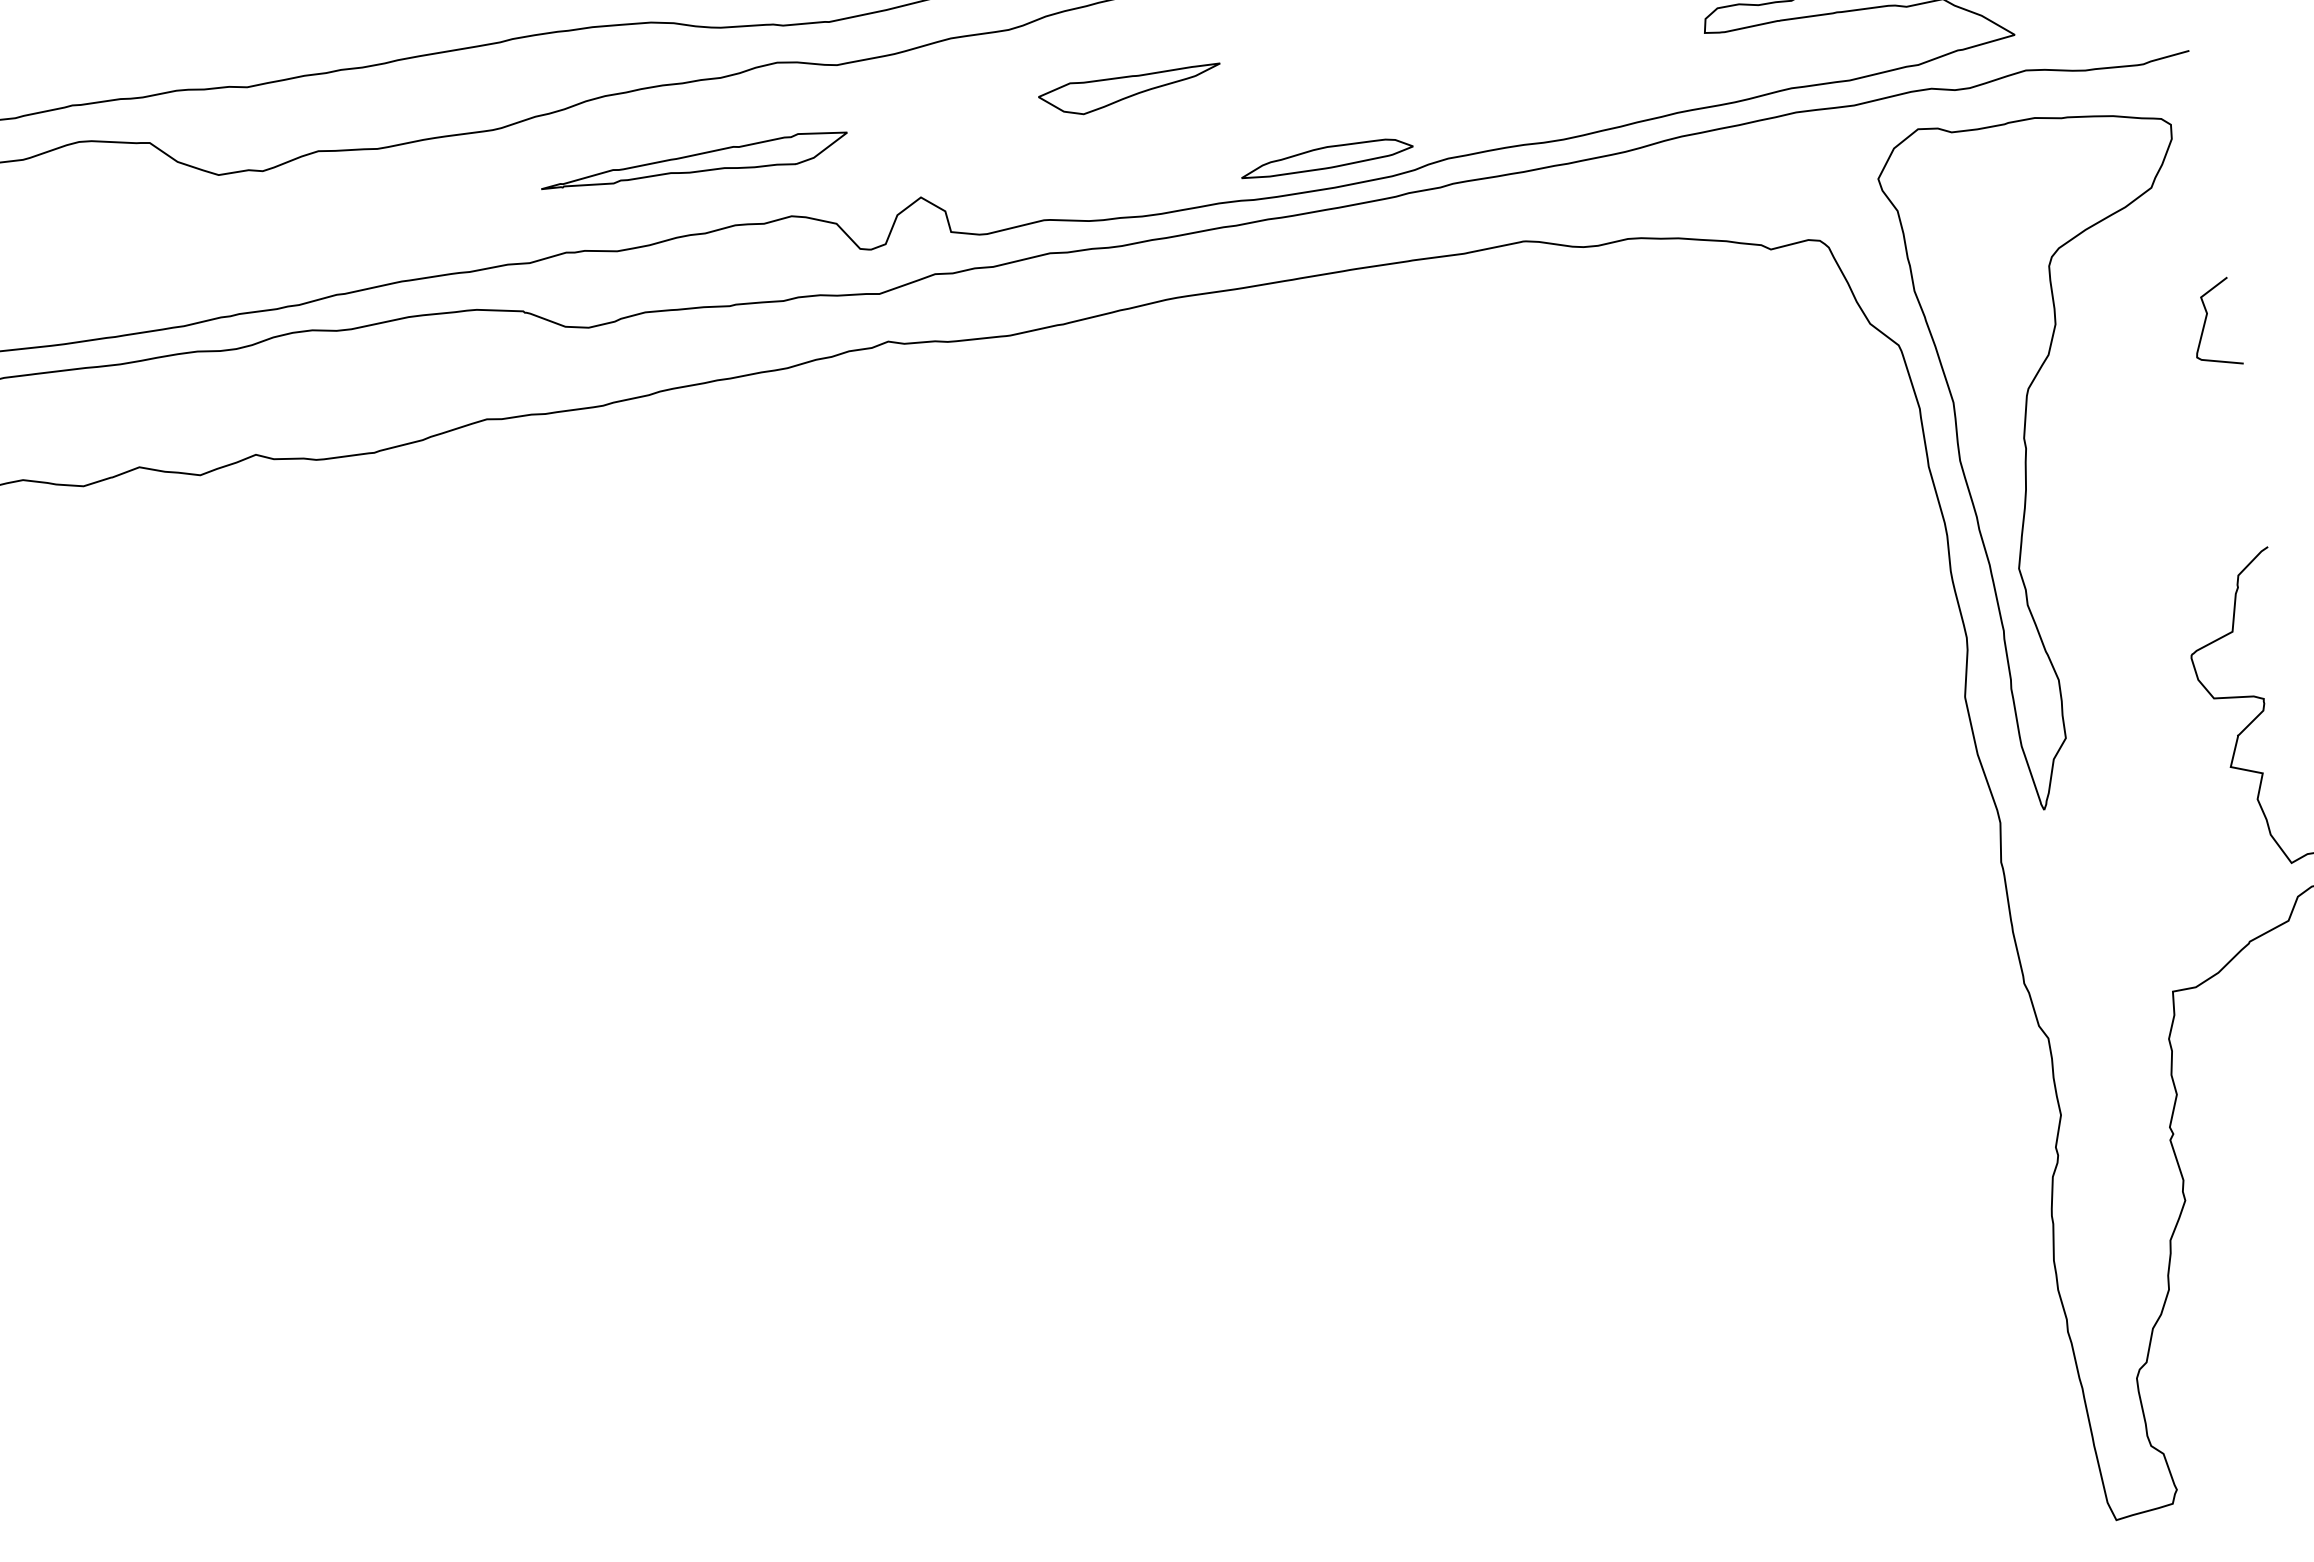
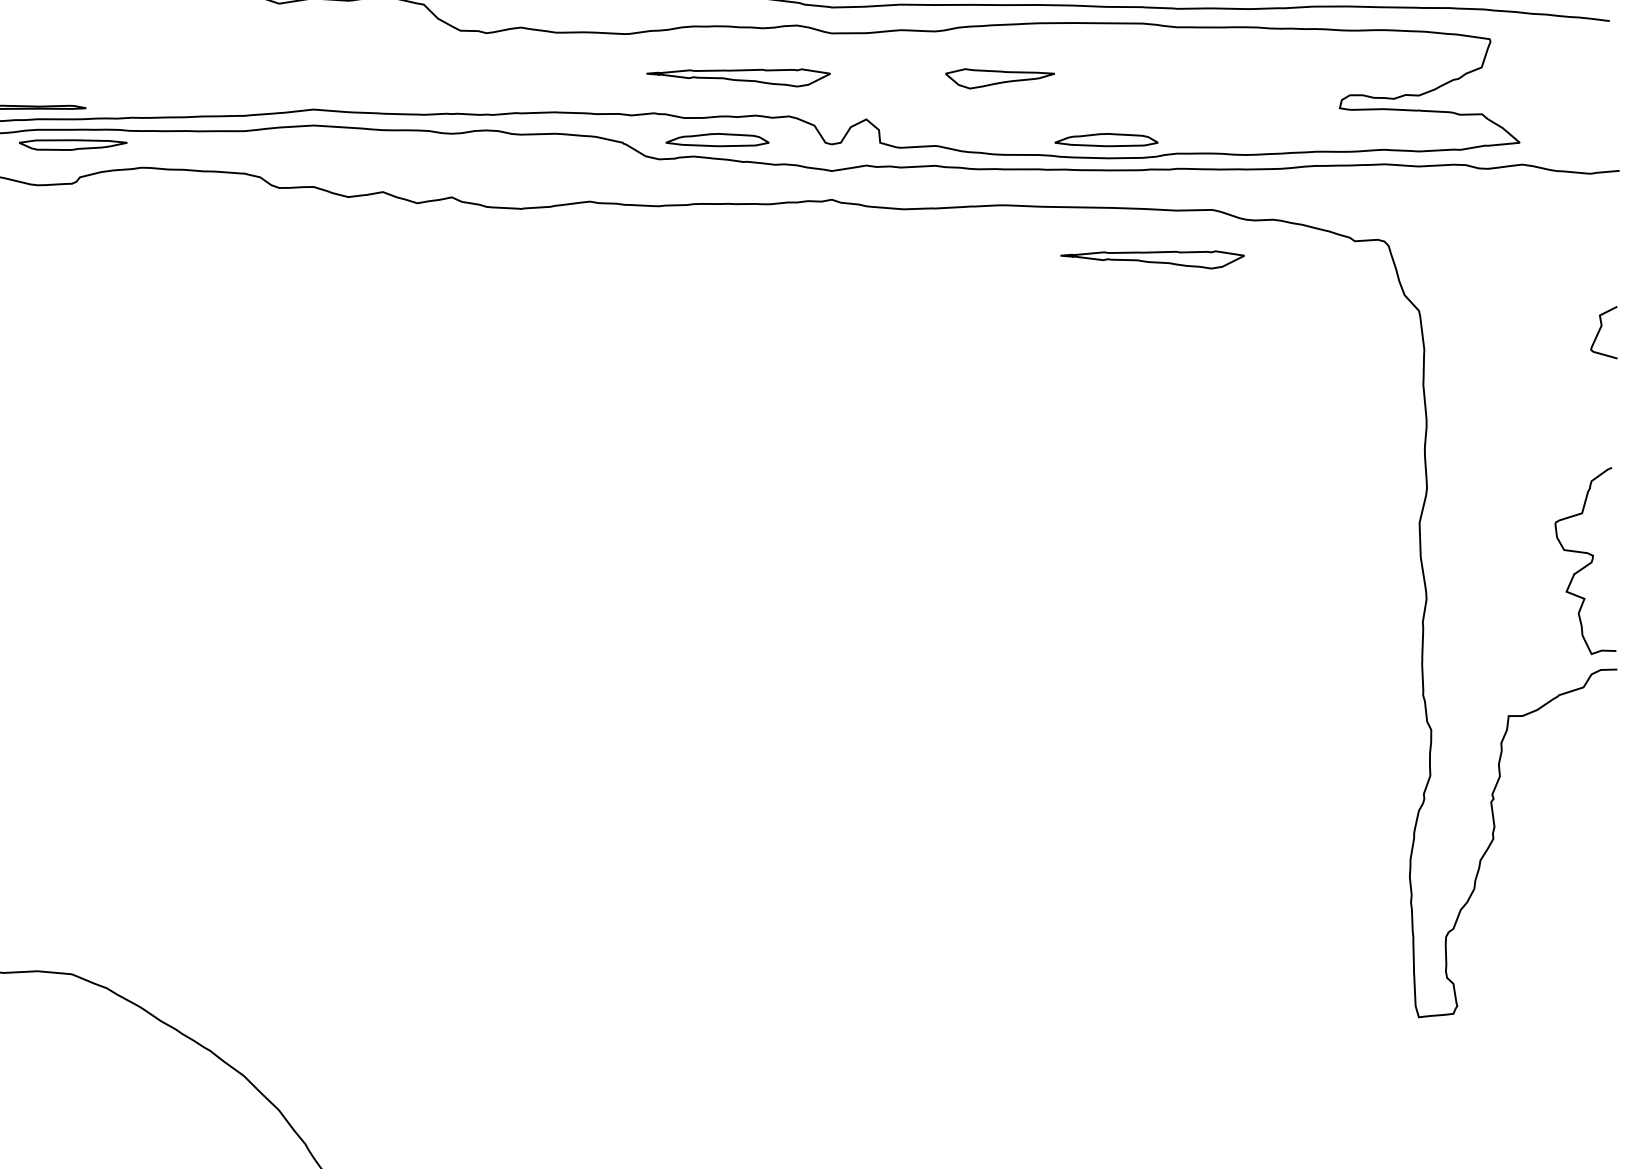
part: (679, 278) -> (717, 140), added
part: (1439, 342) -> (1152, 259), added
part: (2028, 453) -> (1482, 387), removed

